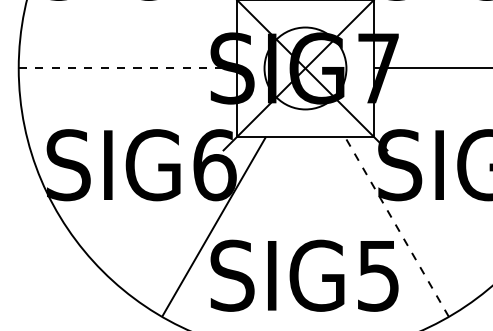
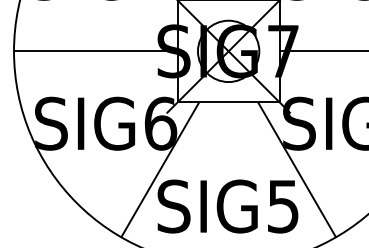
line: (128, 68) -> (96, 51), dashed -> solid
line: (396, 226) -> (296, 169), dashed -> solid

